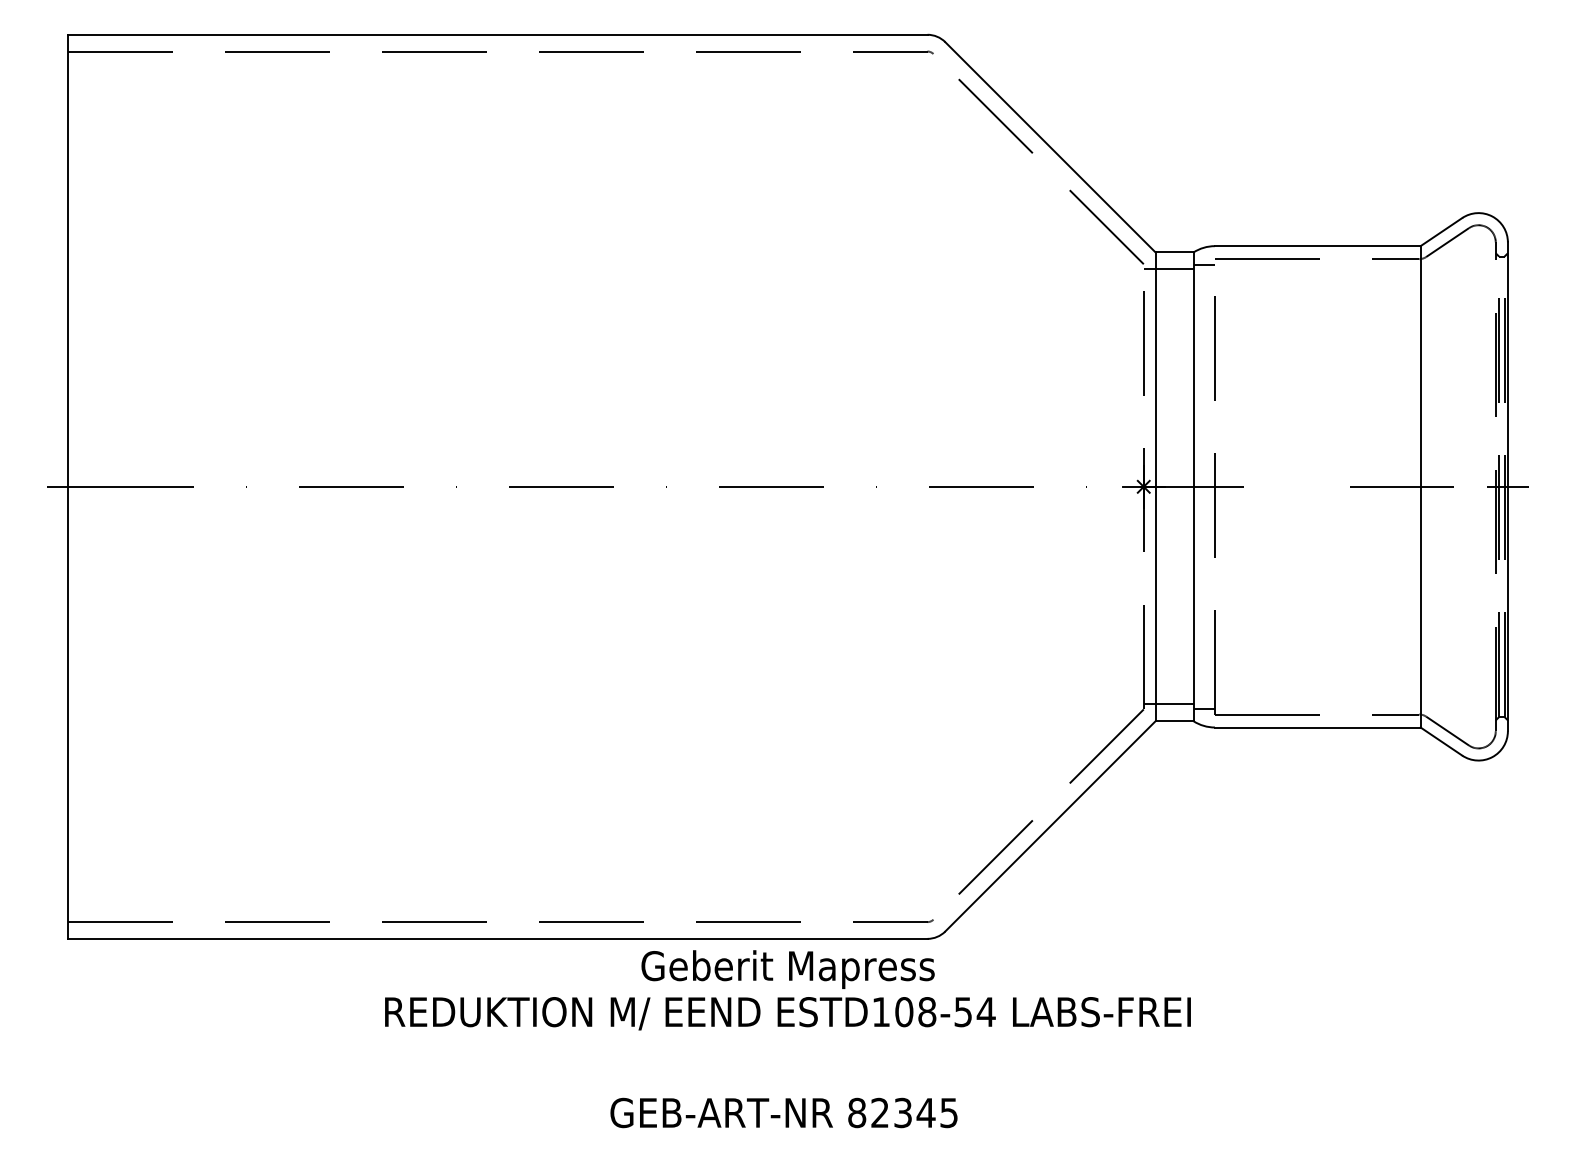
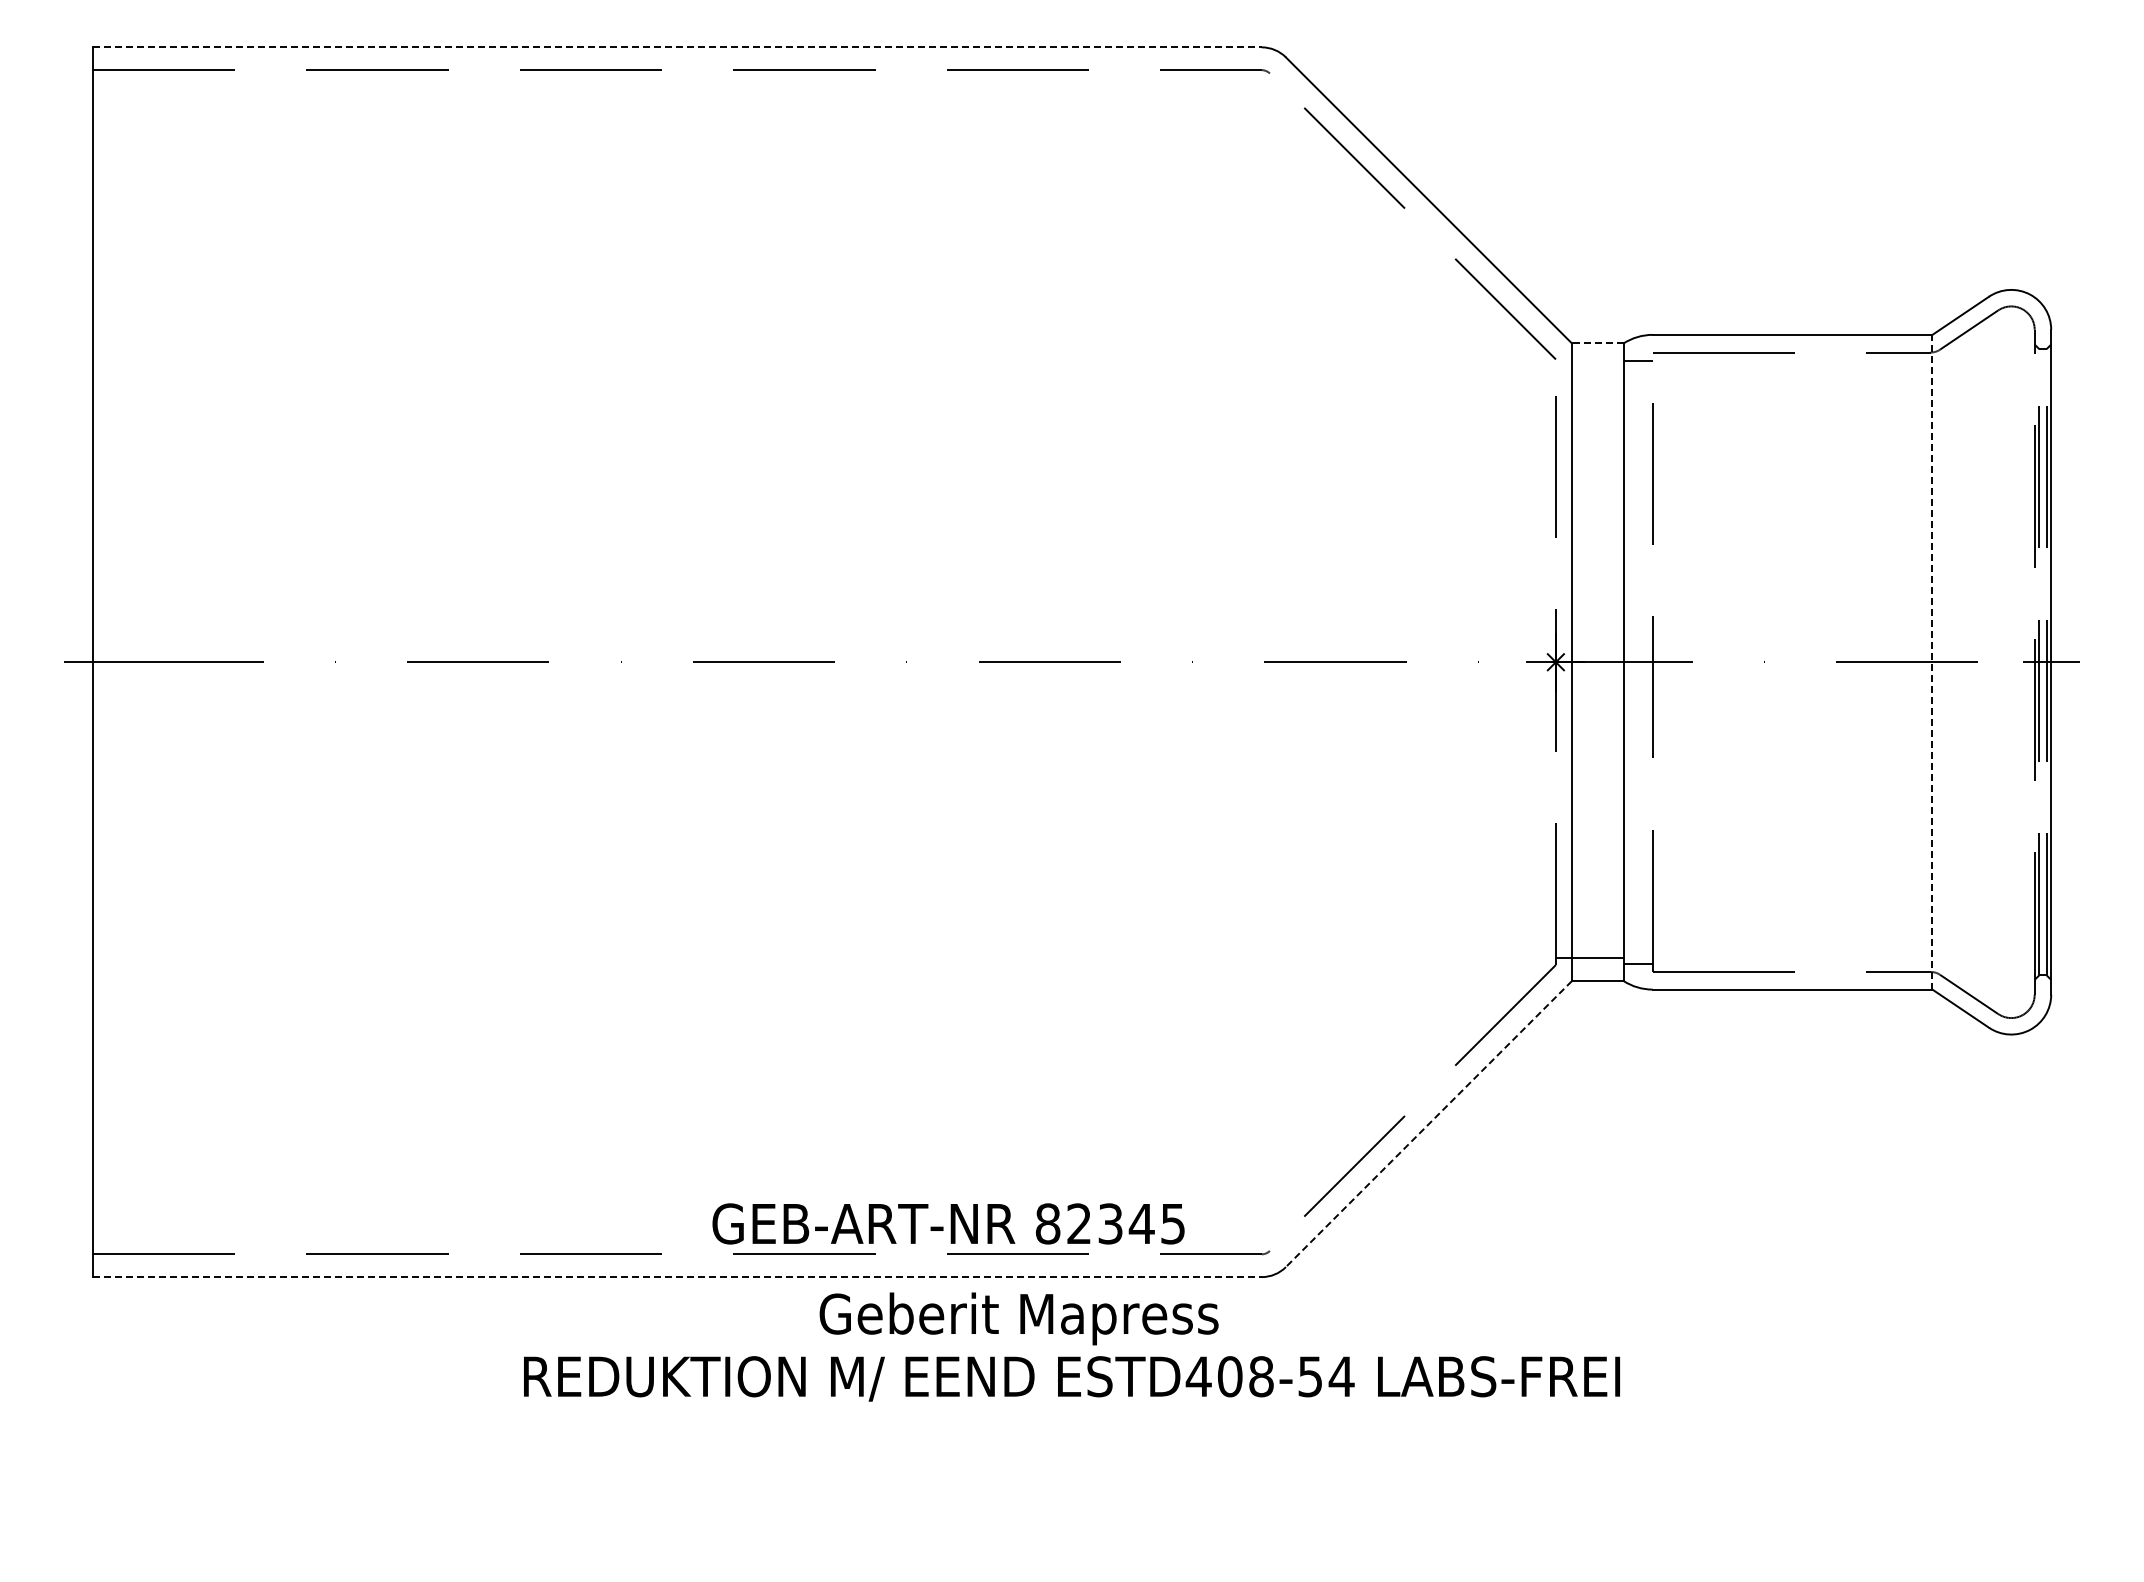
line: (497, 34) -> (677, 47), solid -> dashed
line: (1174, 252) -> (1597, 343), solid -> dashed
line: (1168, 269) -> (1589, 366), removed
line: (1420, 486) -> (1932, 661), solid -> dashed
line: (1050, 826) -> (1428, 1124), solid -> dashed
line: (497, 939) -> (677, 1277), solid -> dashed
text: (787, 969) -> (1018, 1318), moved
text: (881, 1011) -> (1198, 1376), ESTD108-54 -> ESTD408-54
text: (783, 1112) -> (948, 1223), moved

